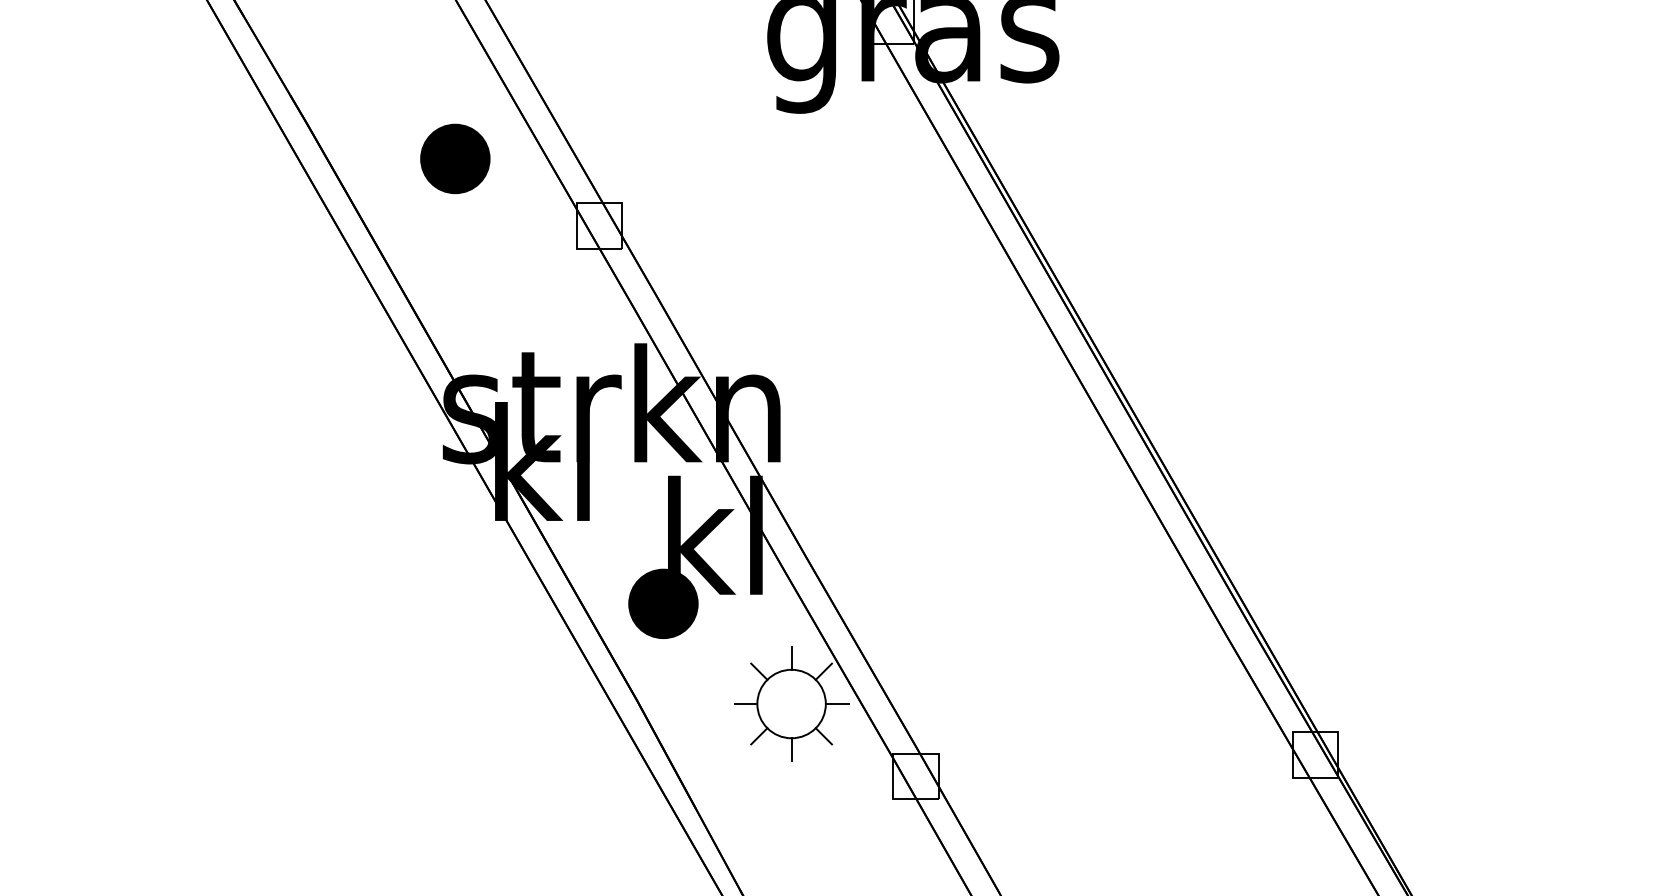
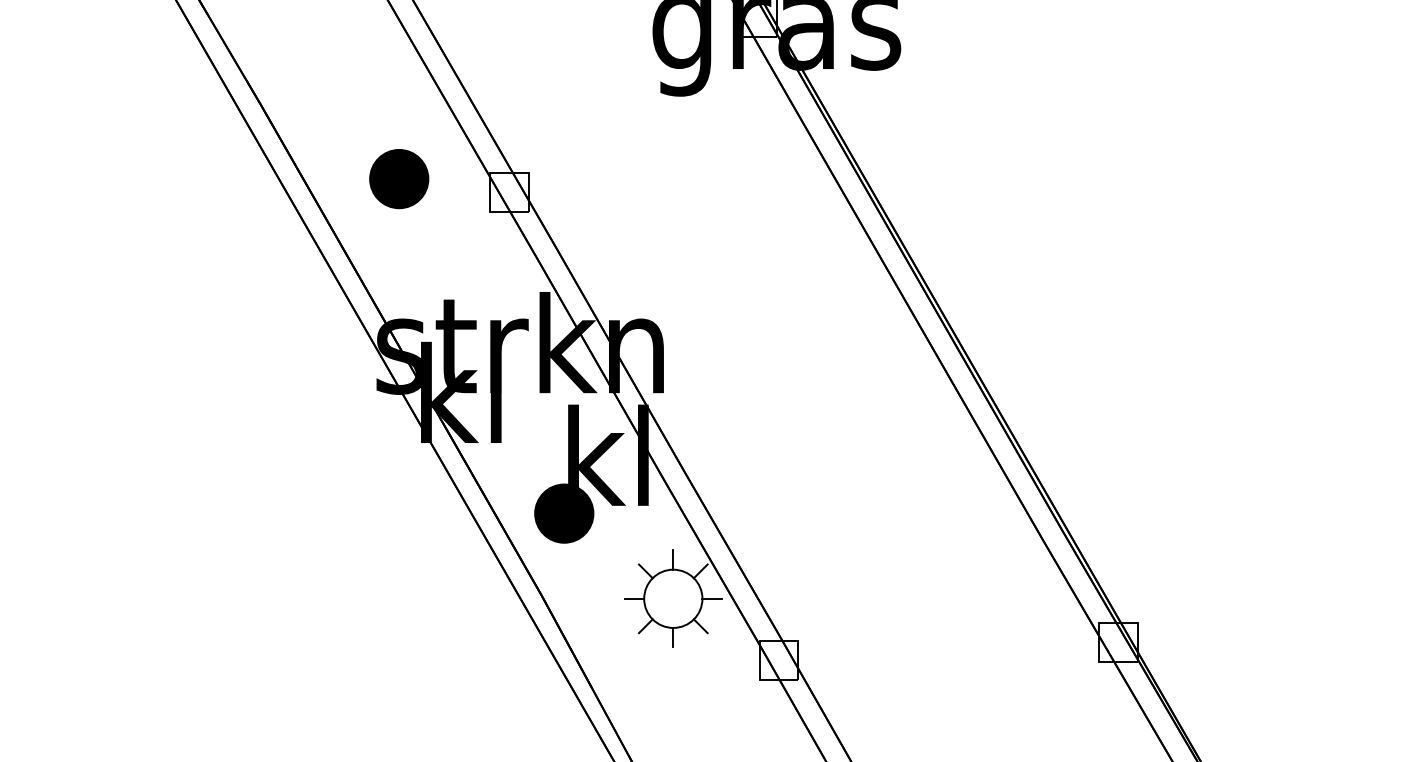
part: (455, 159) -> (399, 179), moved

